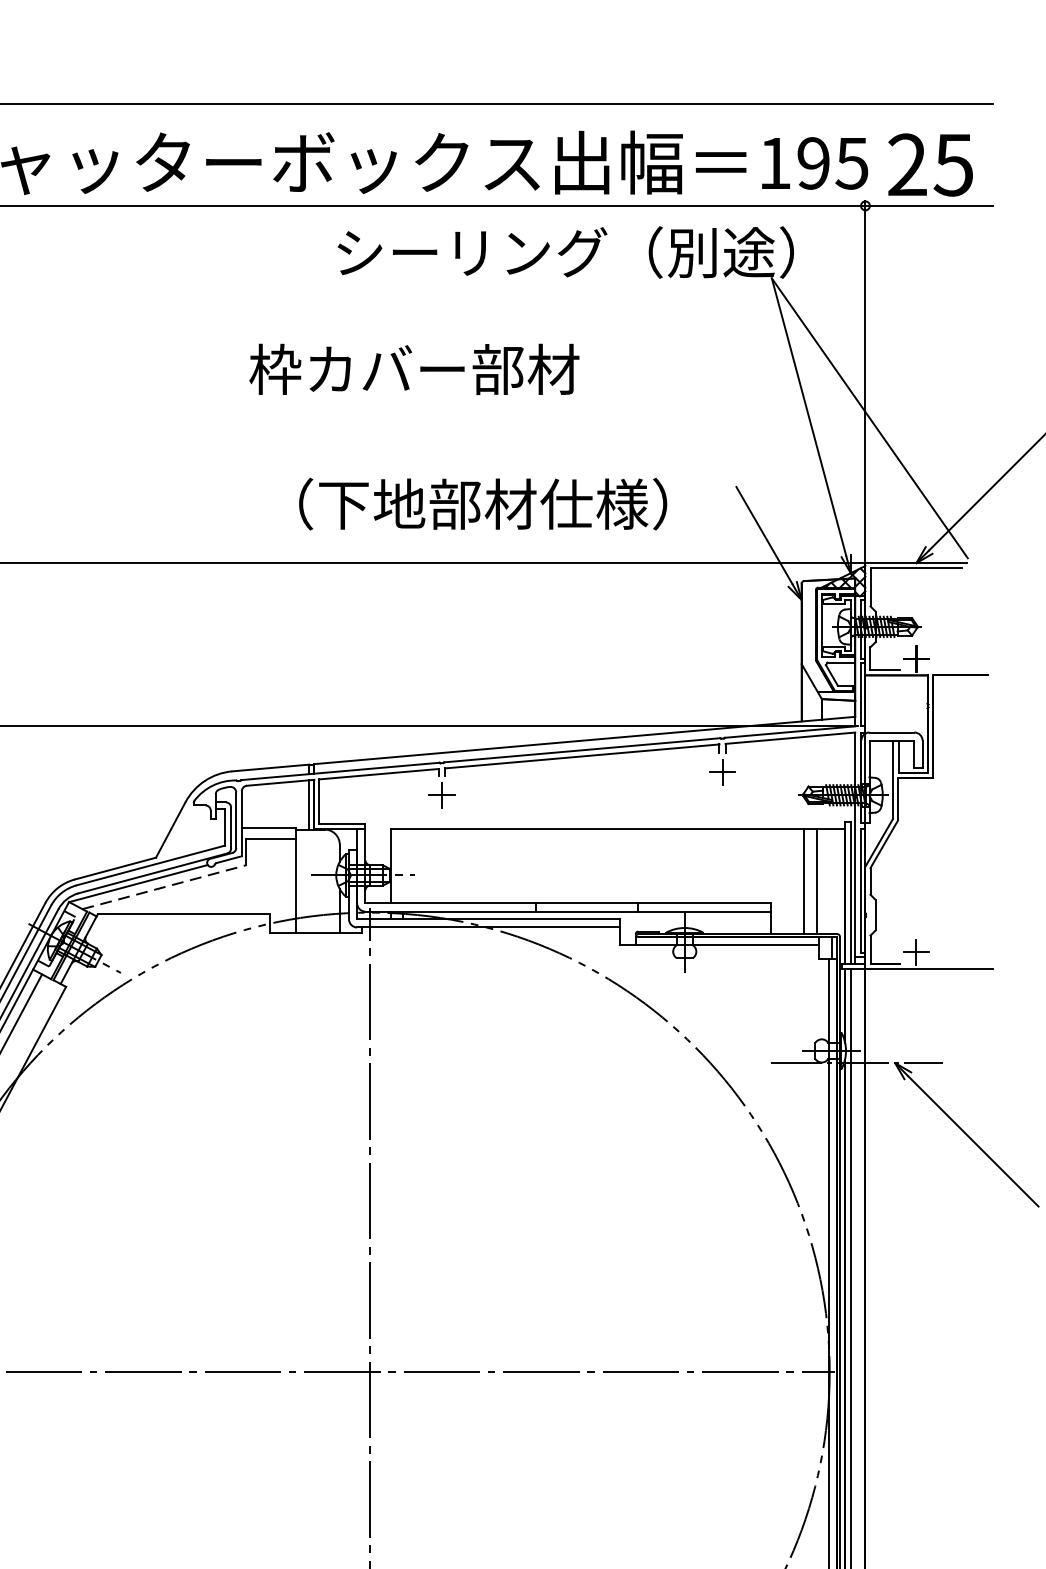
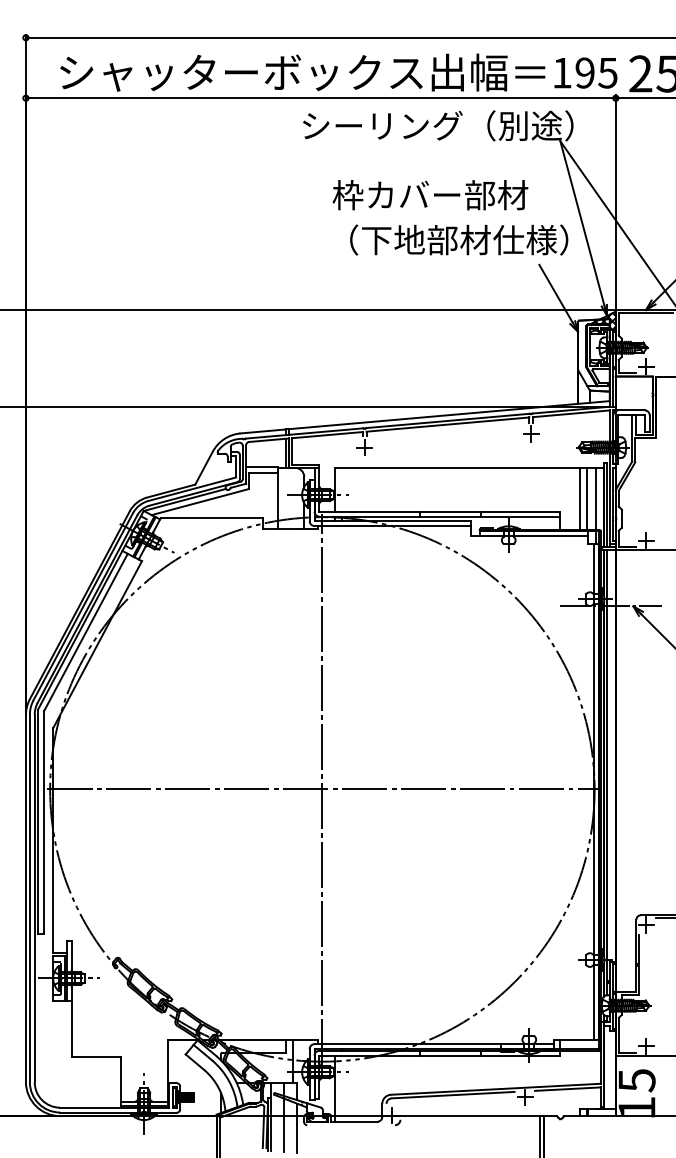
text: (414, 369) -> (430, 195), moved
text: (483, 503) -> (459, 239), moved
line: (832, 881) -> (596, 498), added
line: (164, 886) -> (200, 501), dashed -> solid

